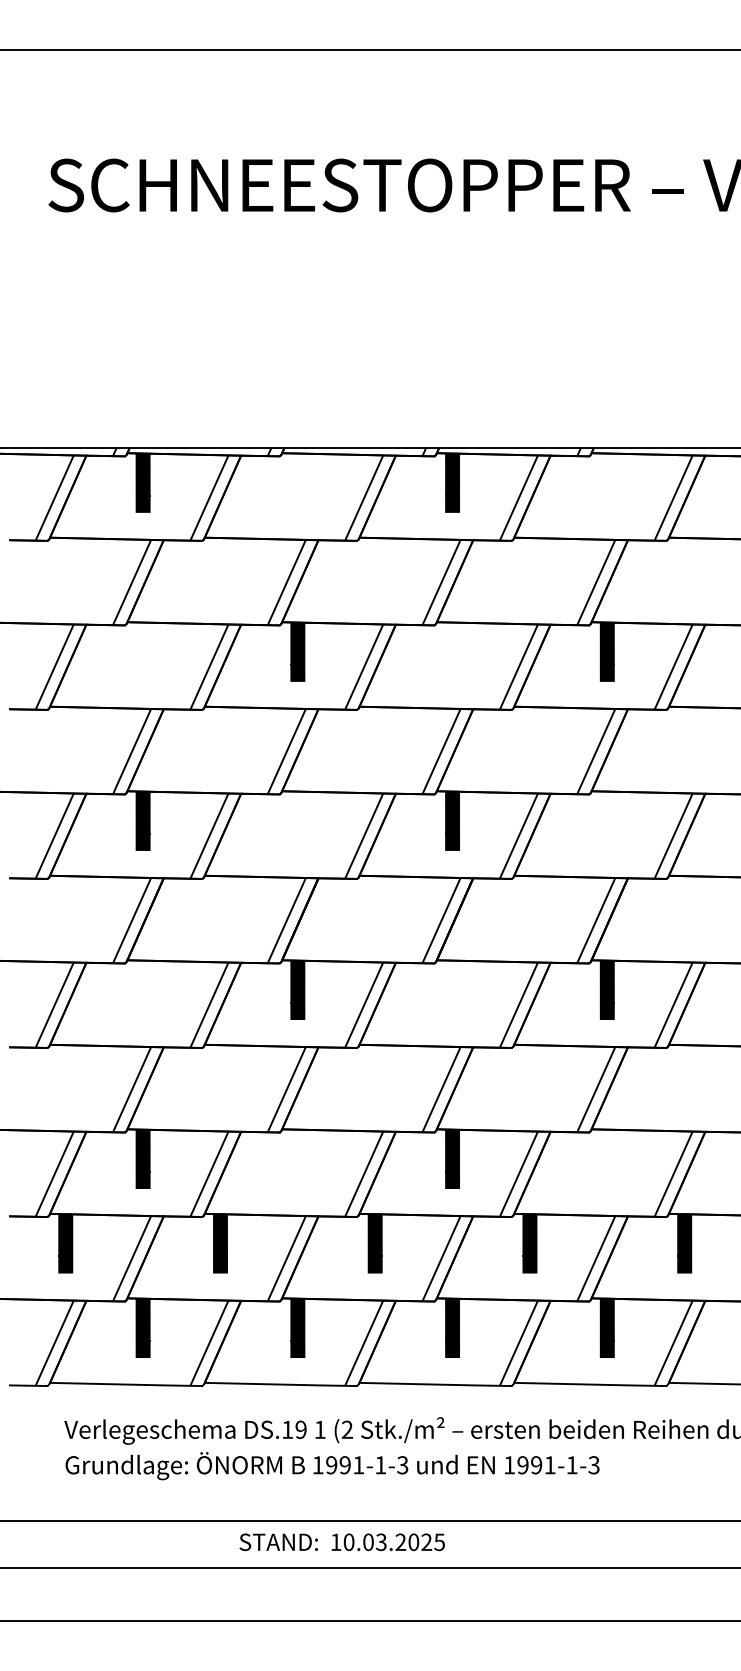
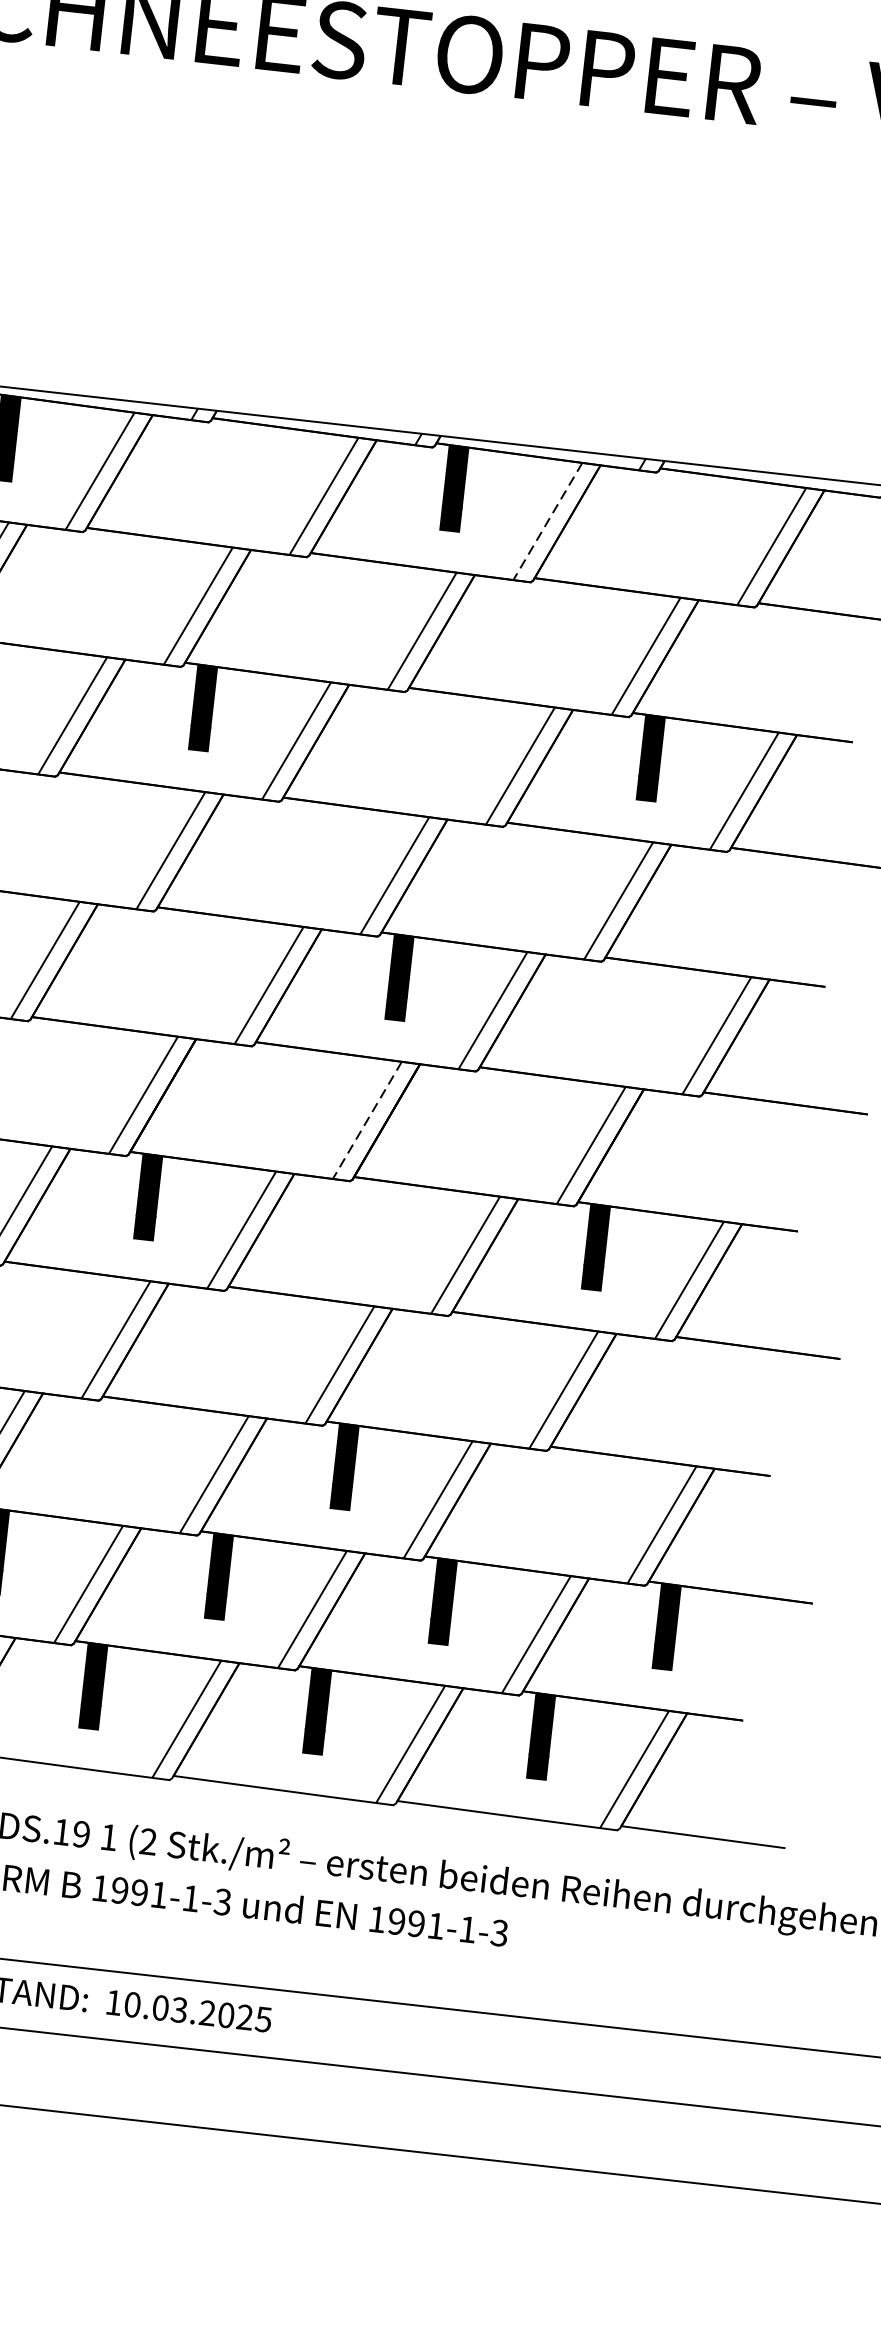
line: (518, 498) -> (547, 522), solid -> dashed
line: (441, 920) -> (367, 1120), solid -> dashed

